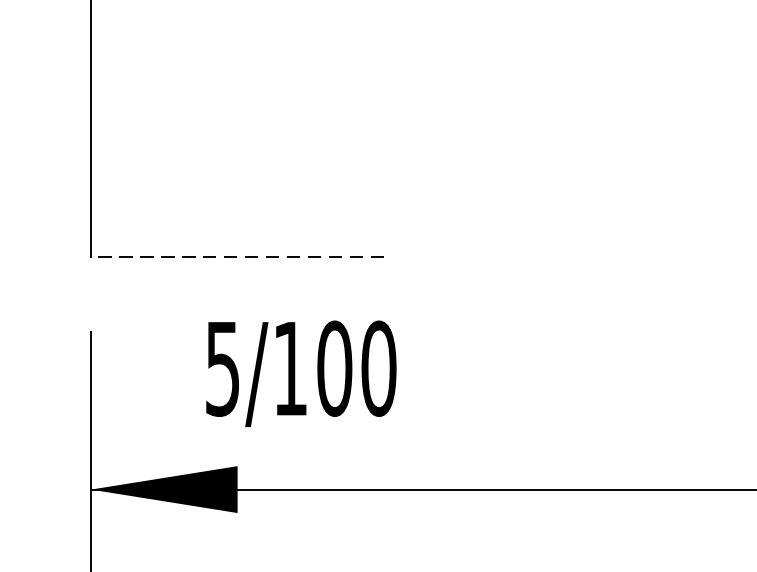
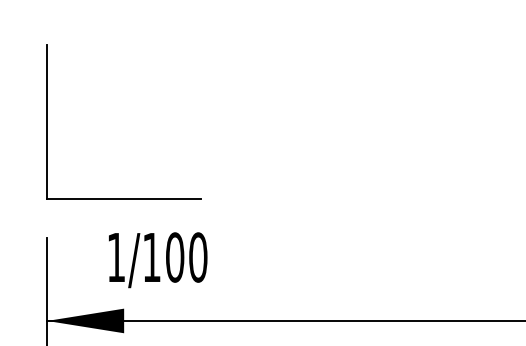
line: (238, 256) -> (124, 198), dashed -> solid
text: (221, 368) -> (115, 257), 5/100 -> 1/100

